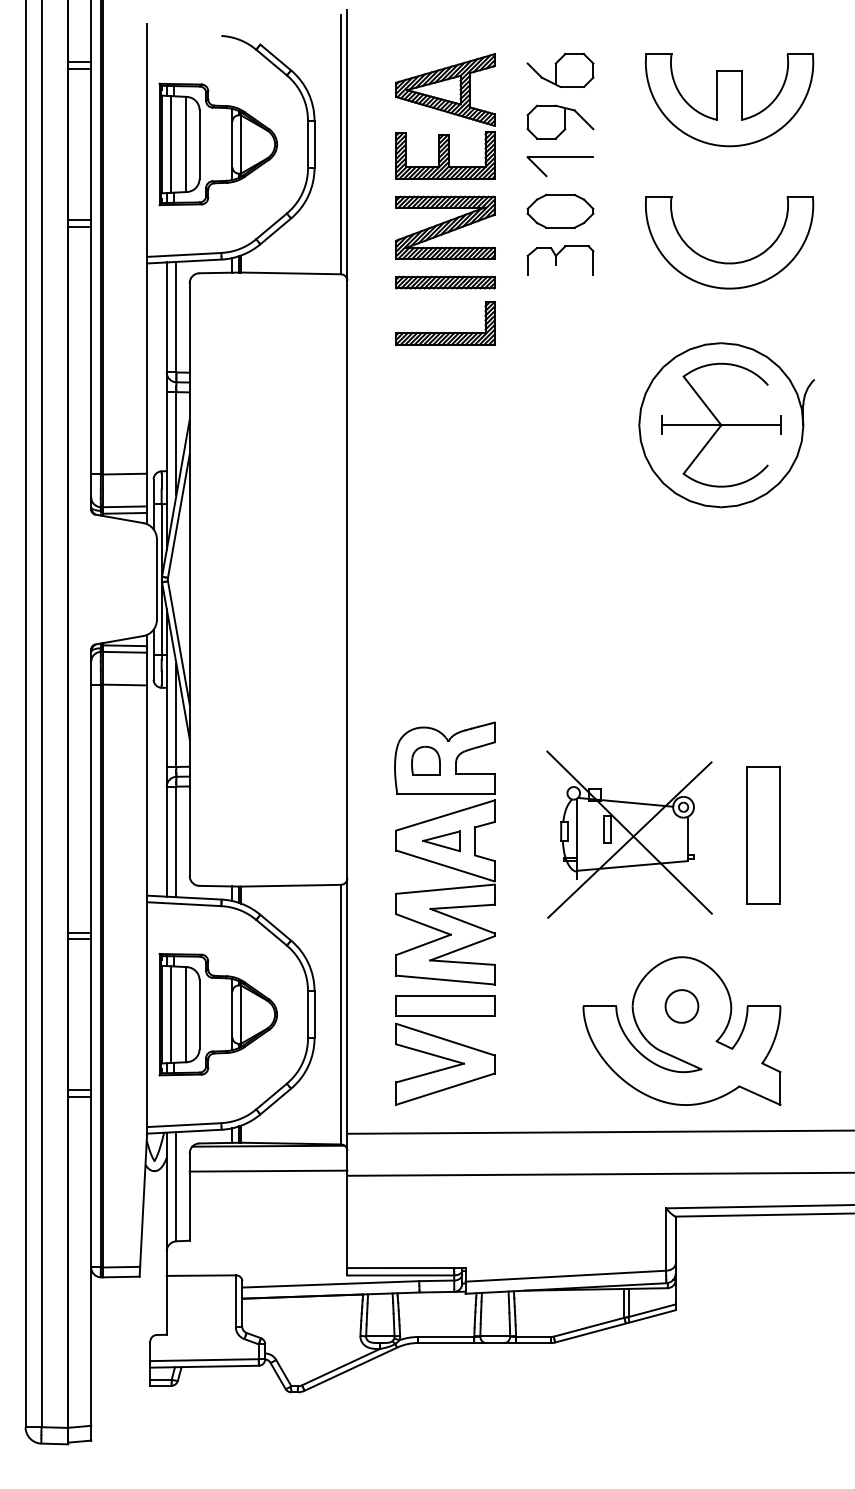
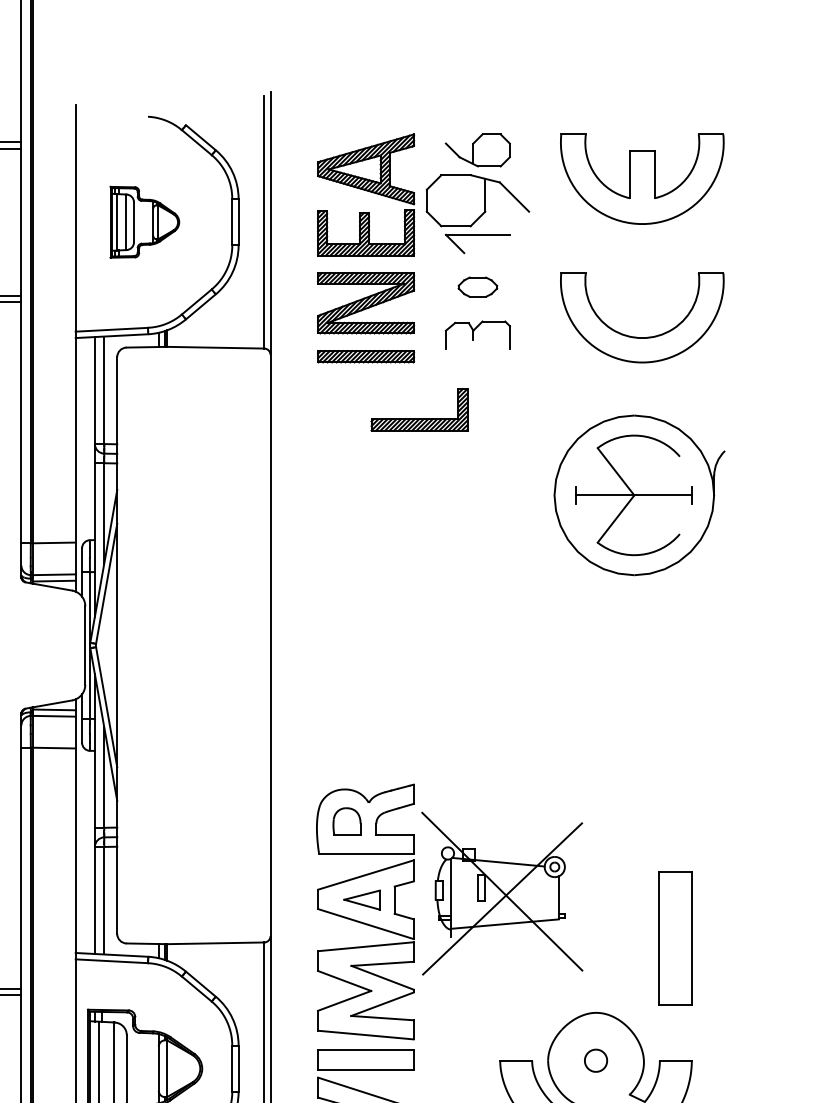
part: (560, 121) -> (477, 199), size x1.6
part: (217, 144) -> (144, 222), size x0.6
part: (560, 210) -> (477, 286), size x0.6
part: (445, 332) -> (419, 418), moved
part: (629, 834) -> (502, 893), moved
part: (763, 835) -> (675, 938), moved
part: (681, 1006) -> (595, 1060), size x0.7

